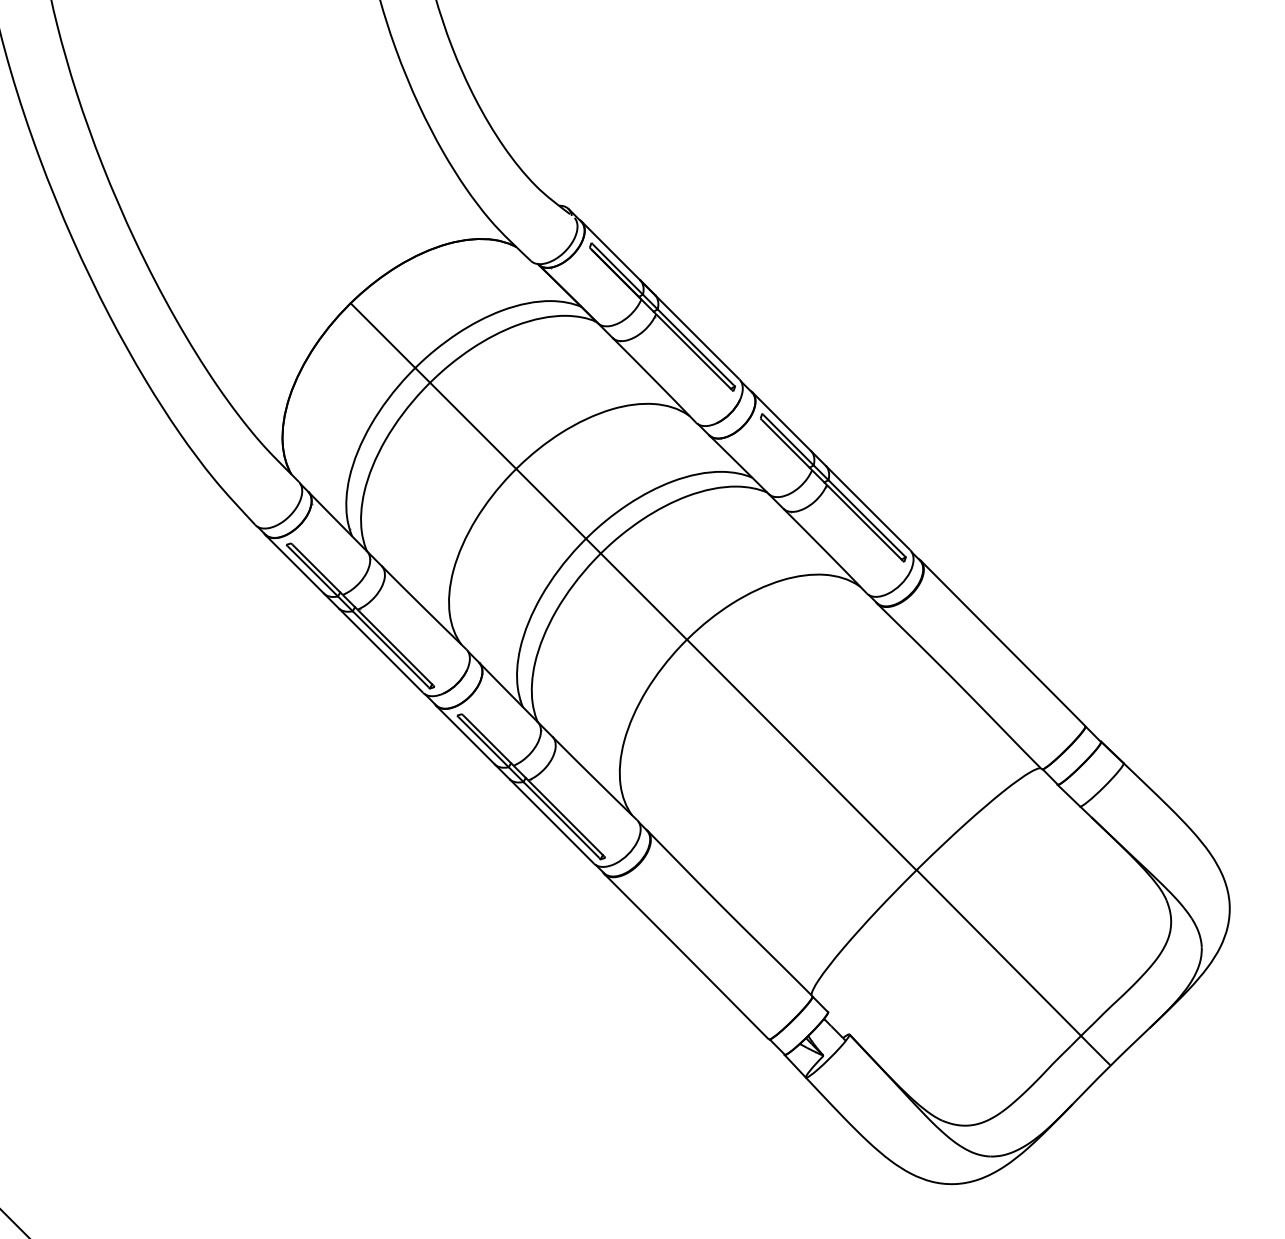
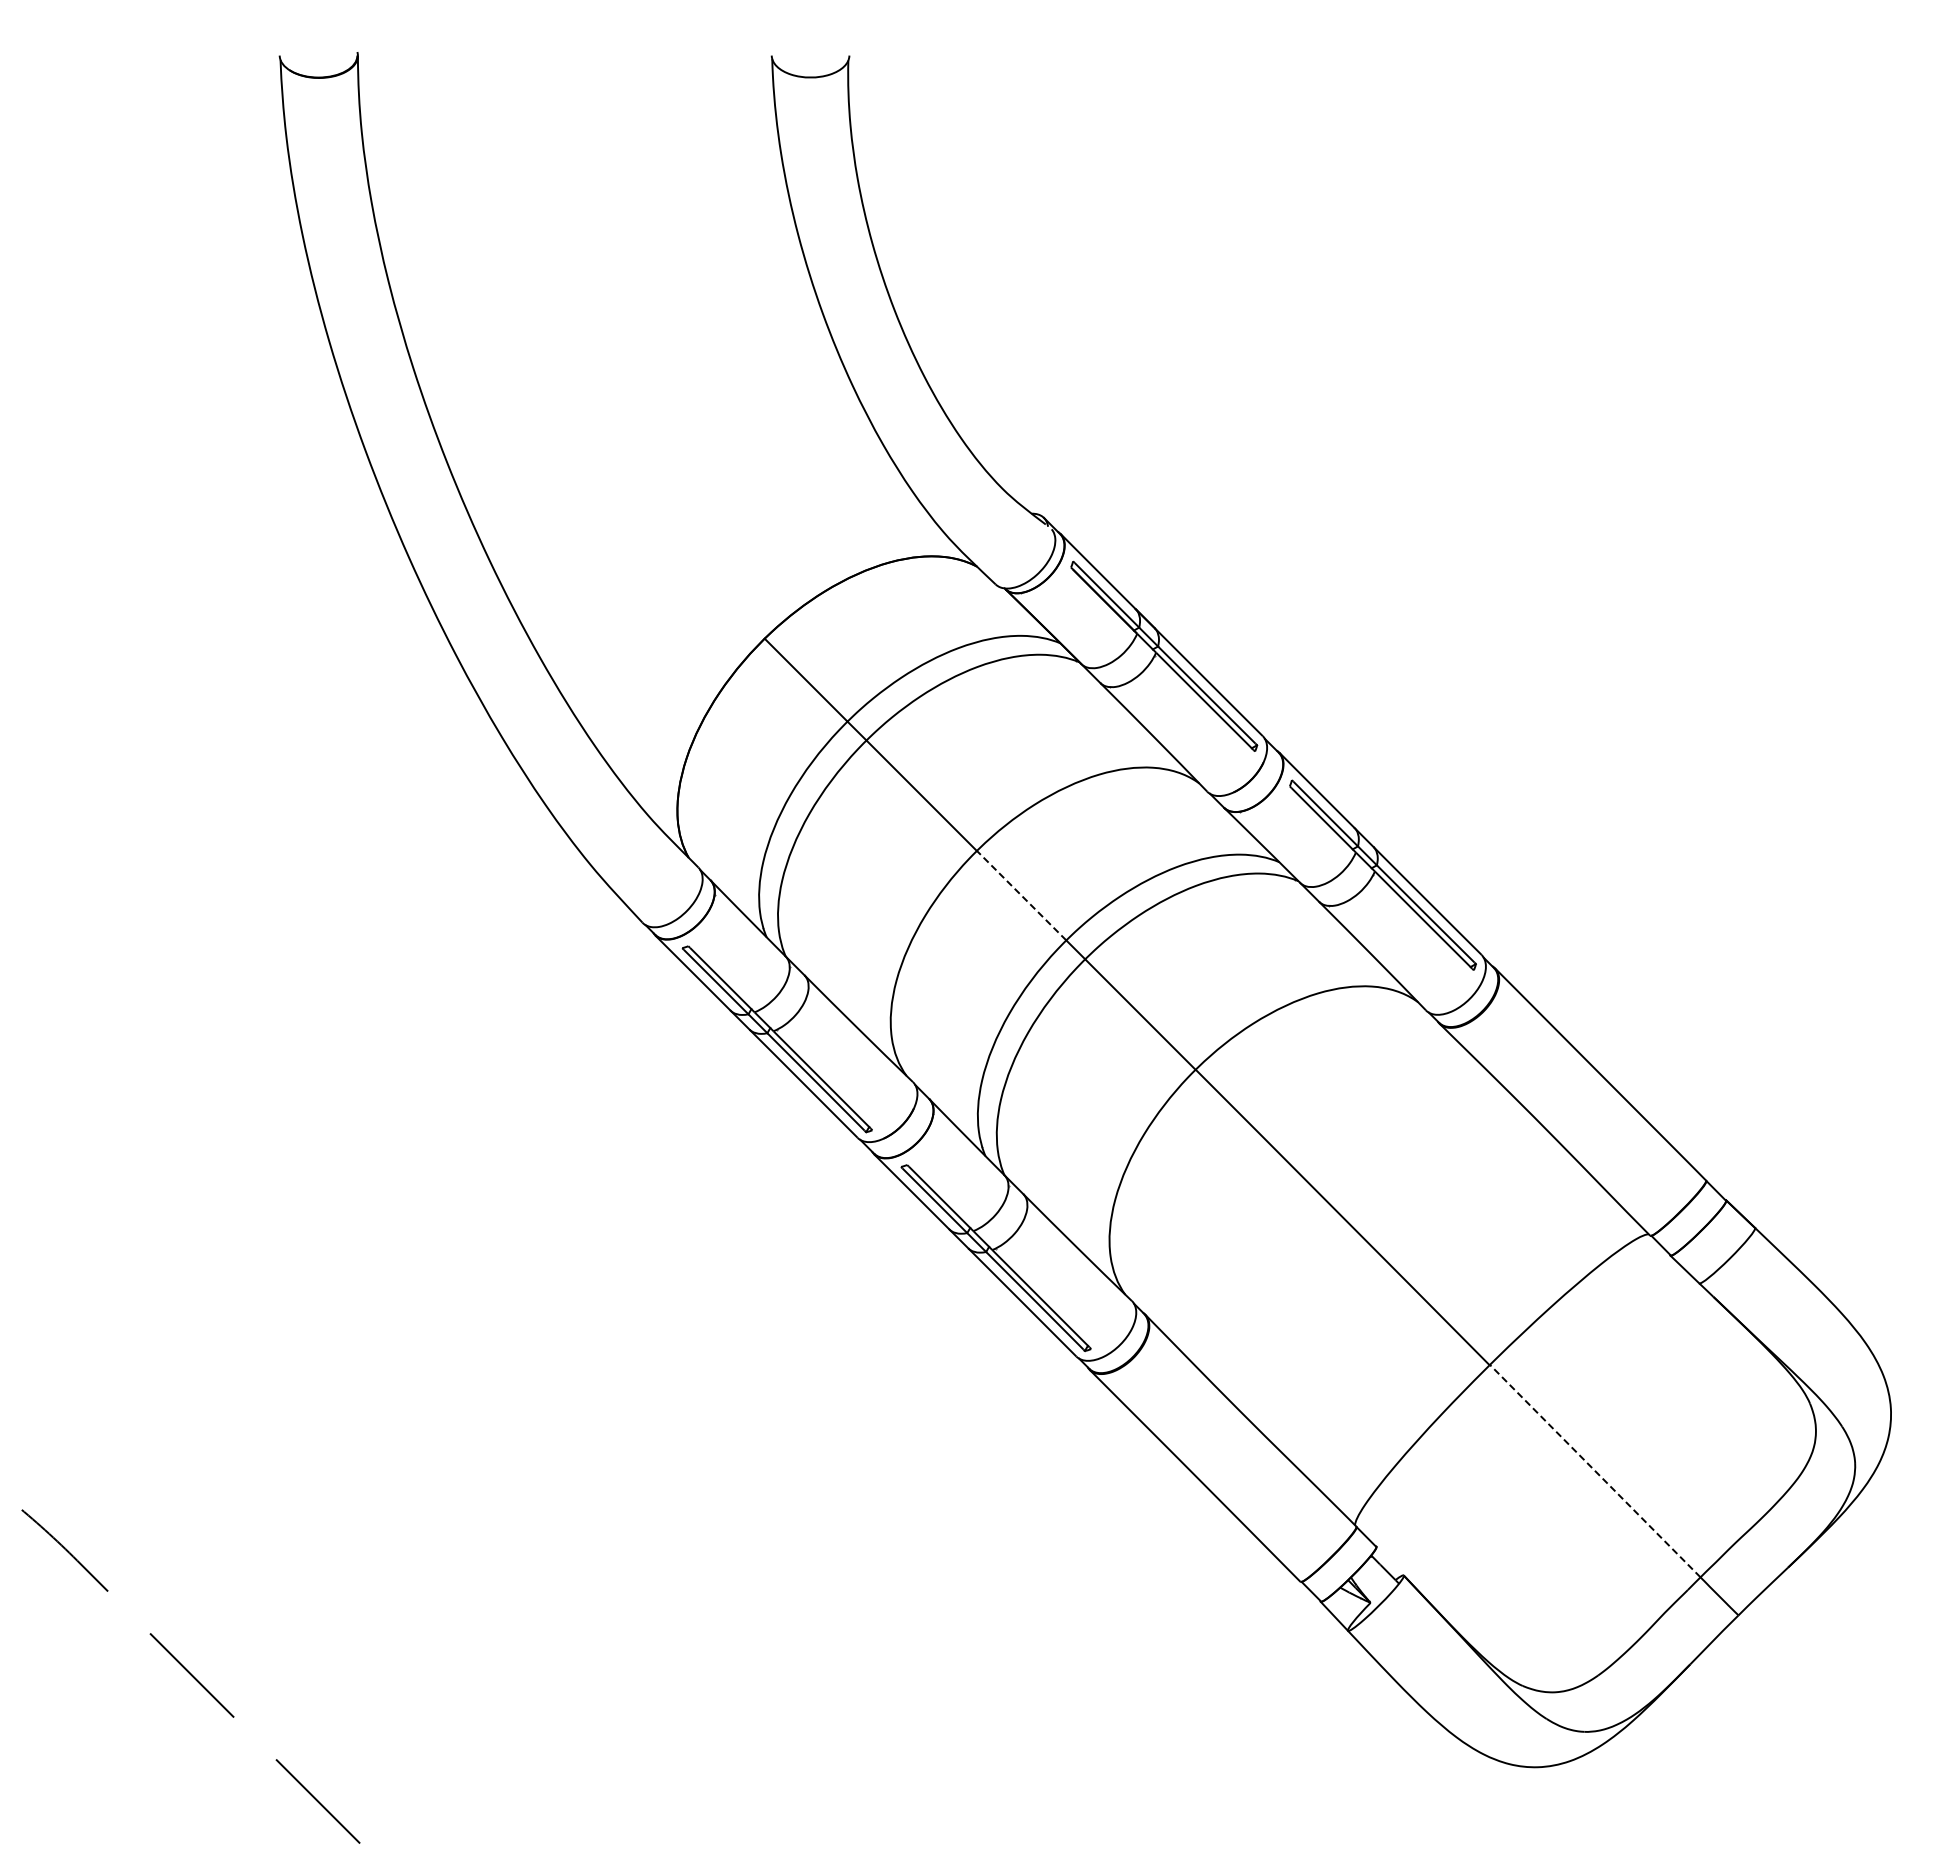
line: (551, 503) -> (1021, 895), solid -> dashed
line: (999, 953) -> (1595, 1471), solid -> dashed

